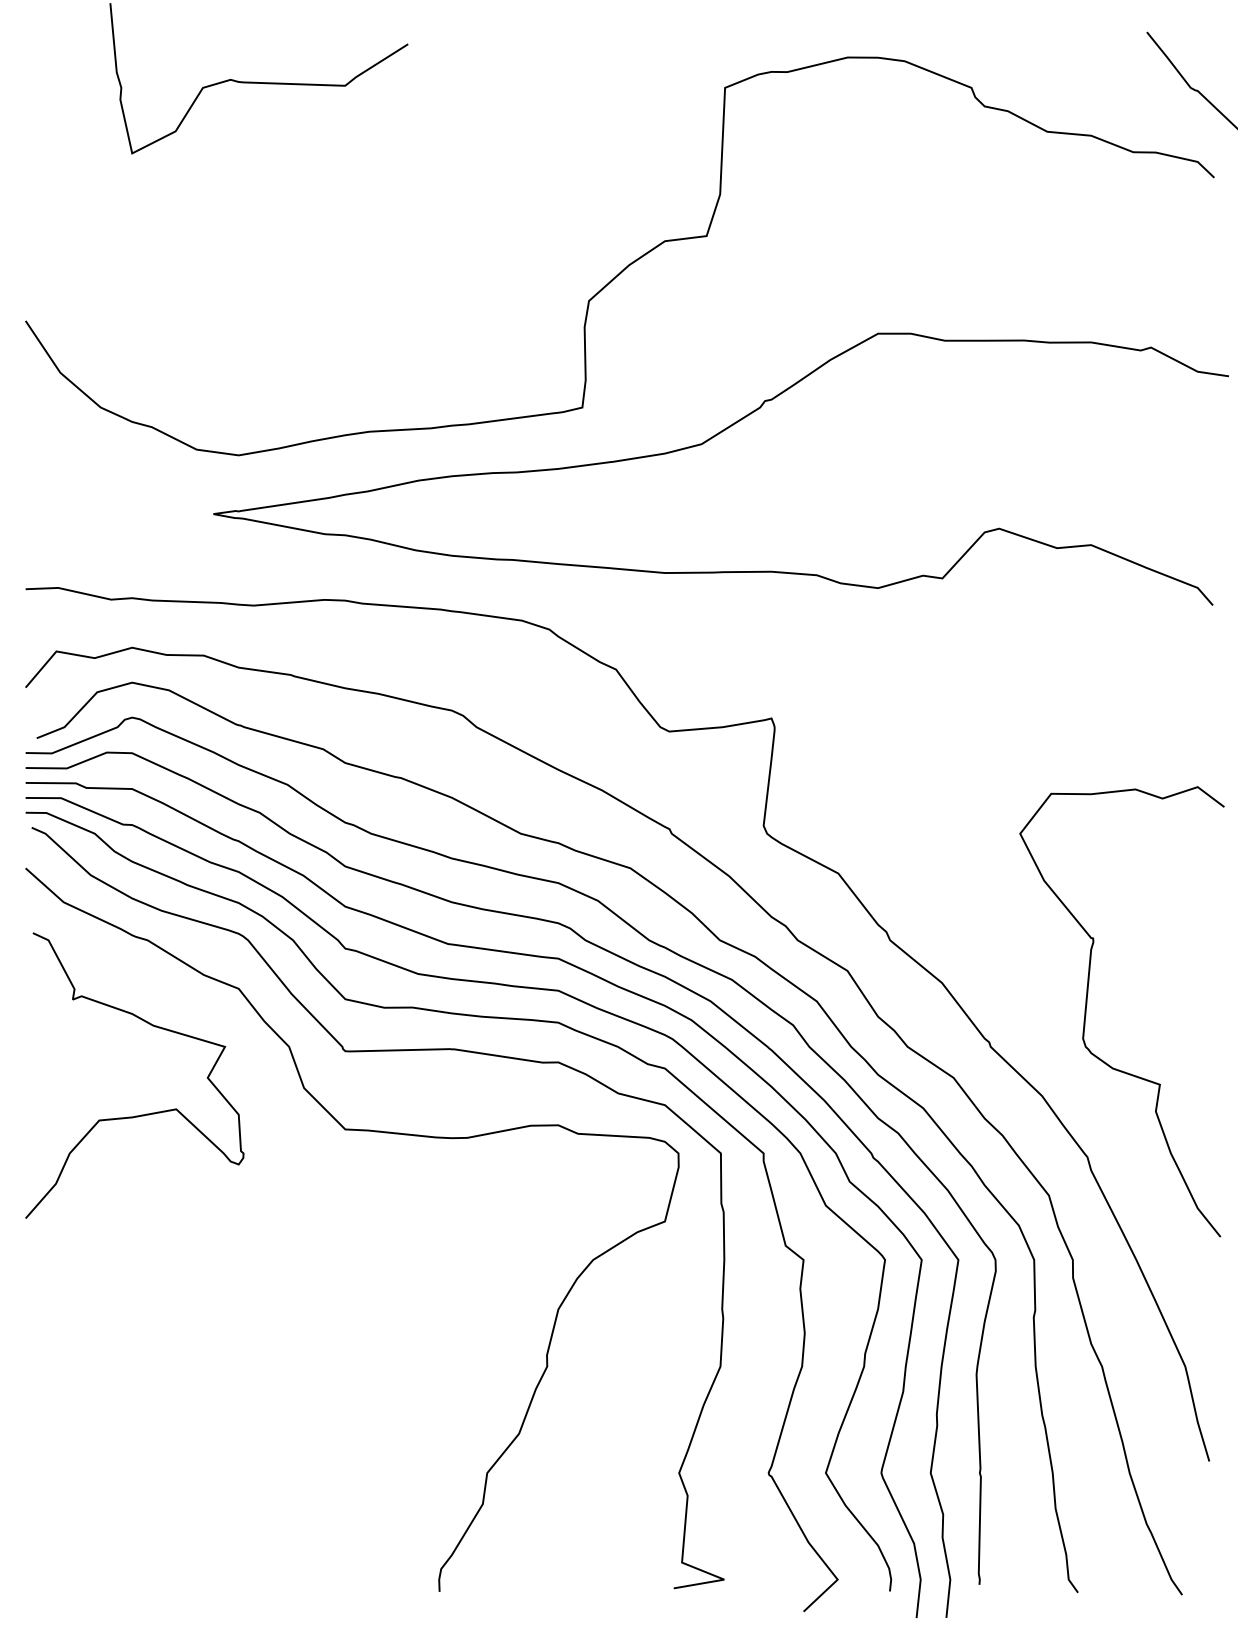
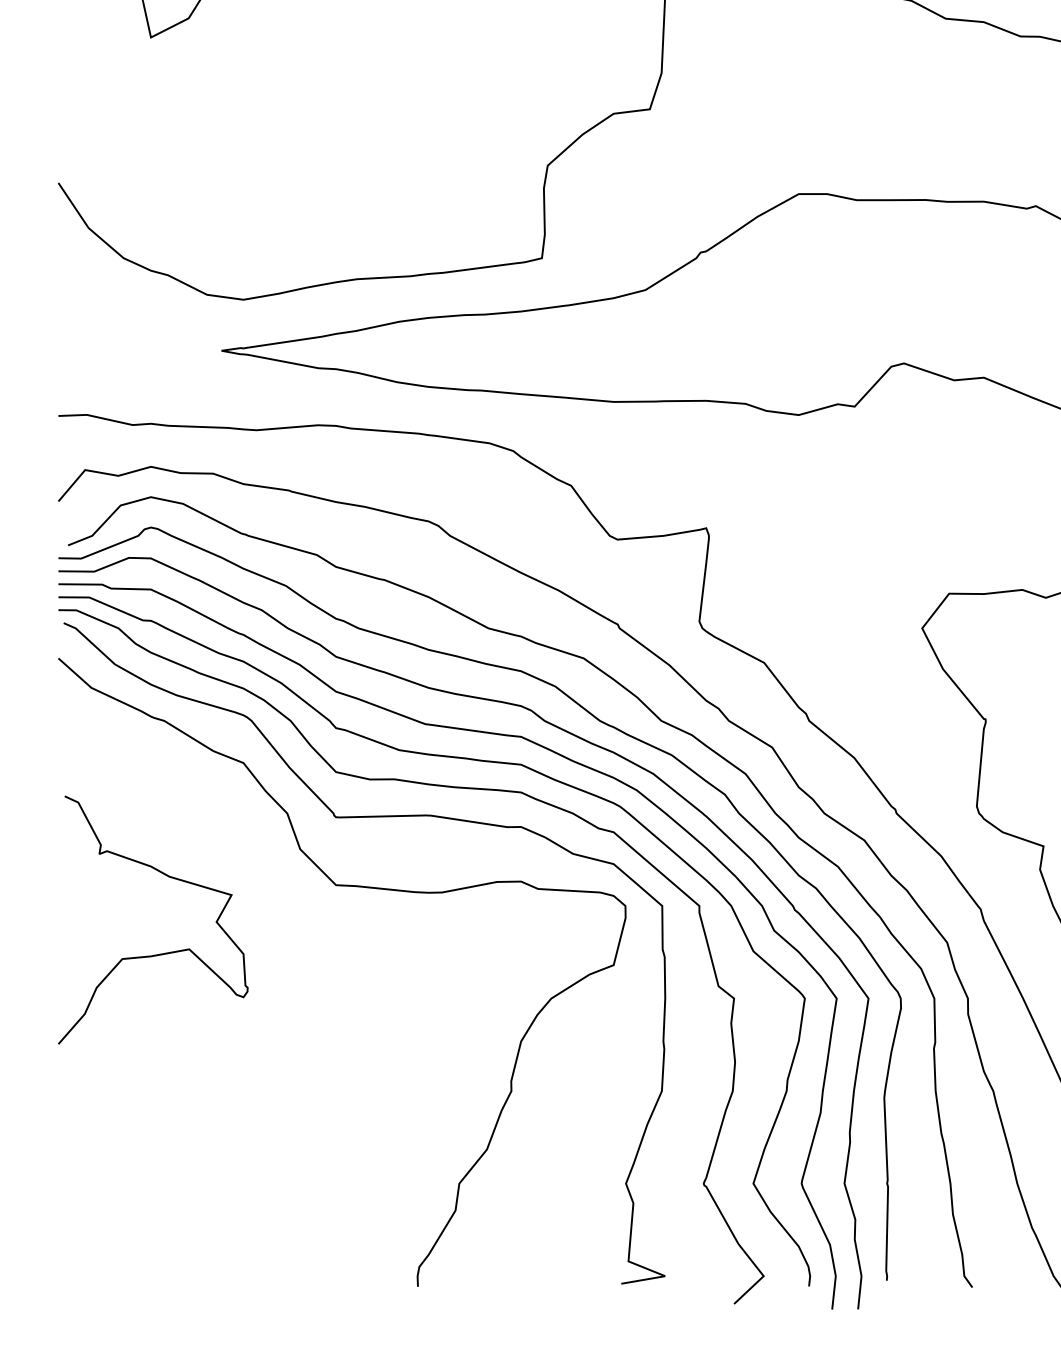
curve: (141, 1114) -> (159, 953), moved

